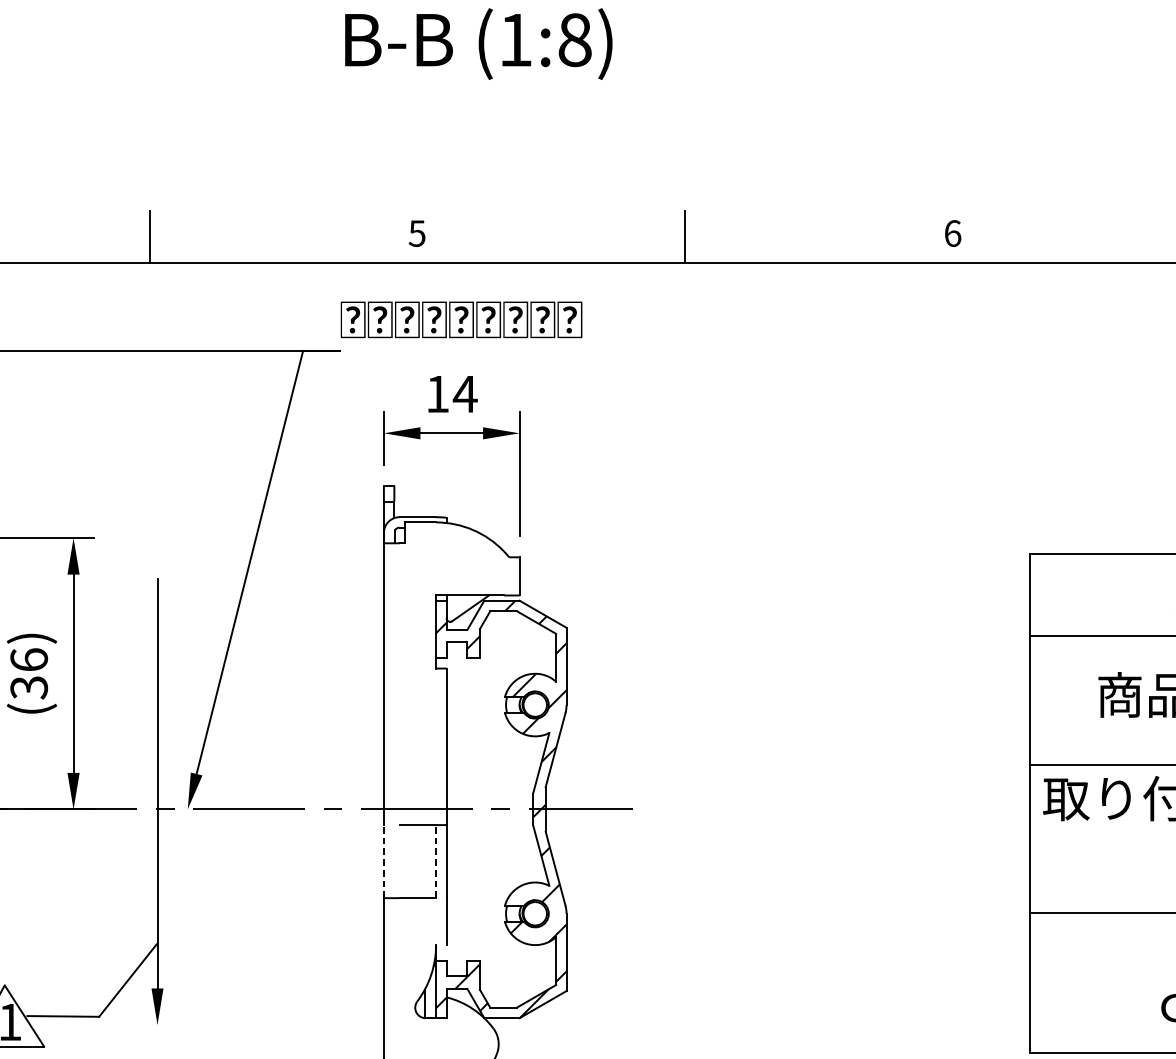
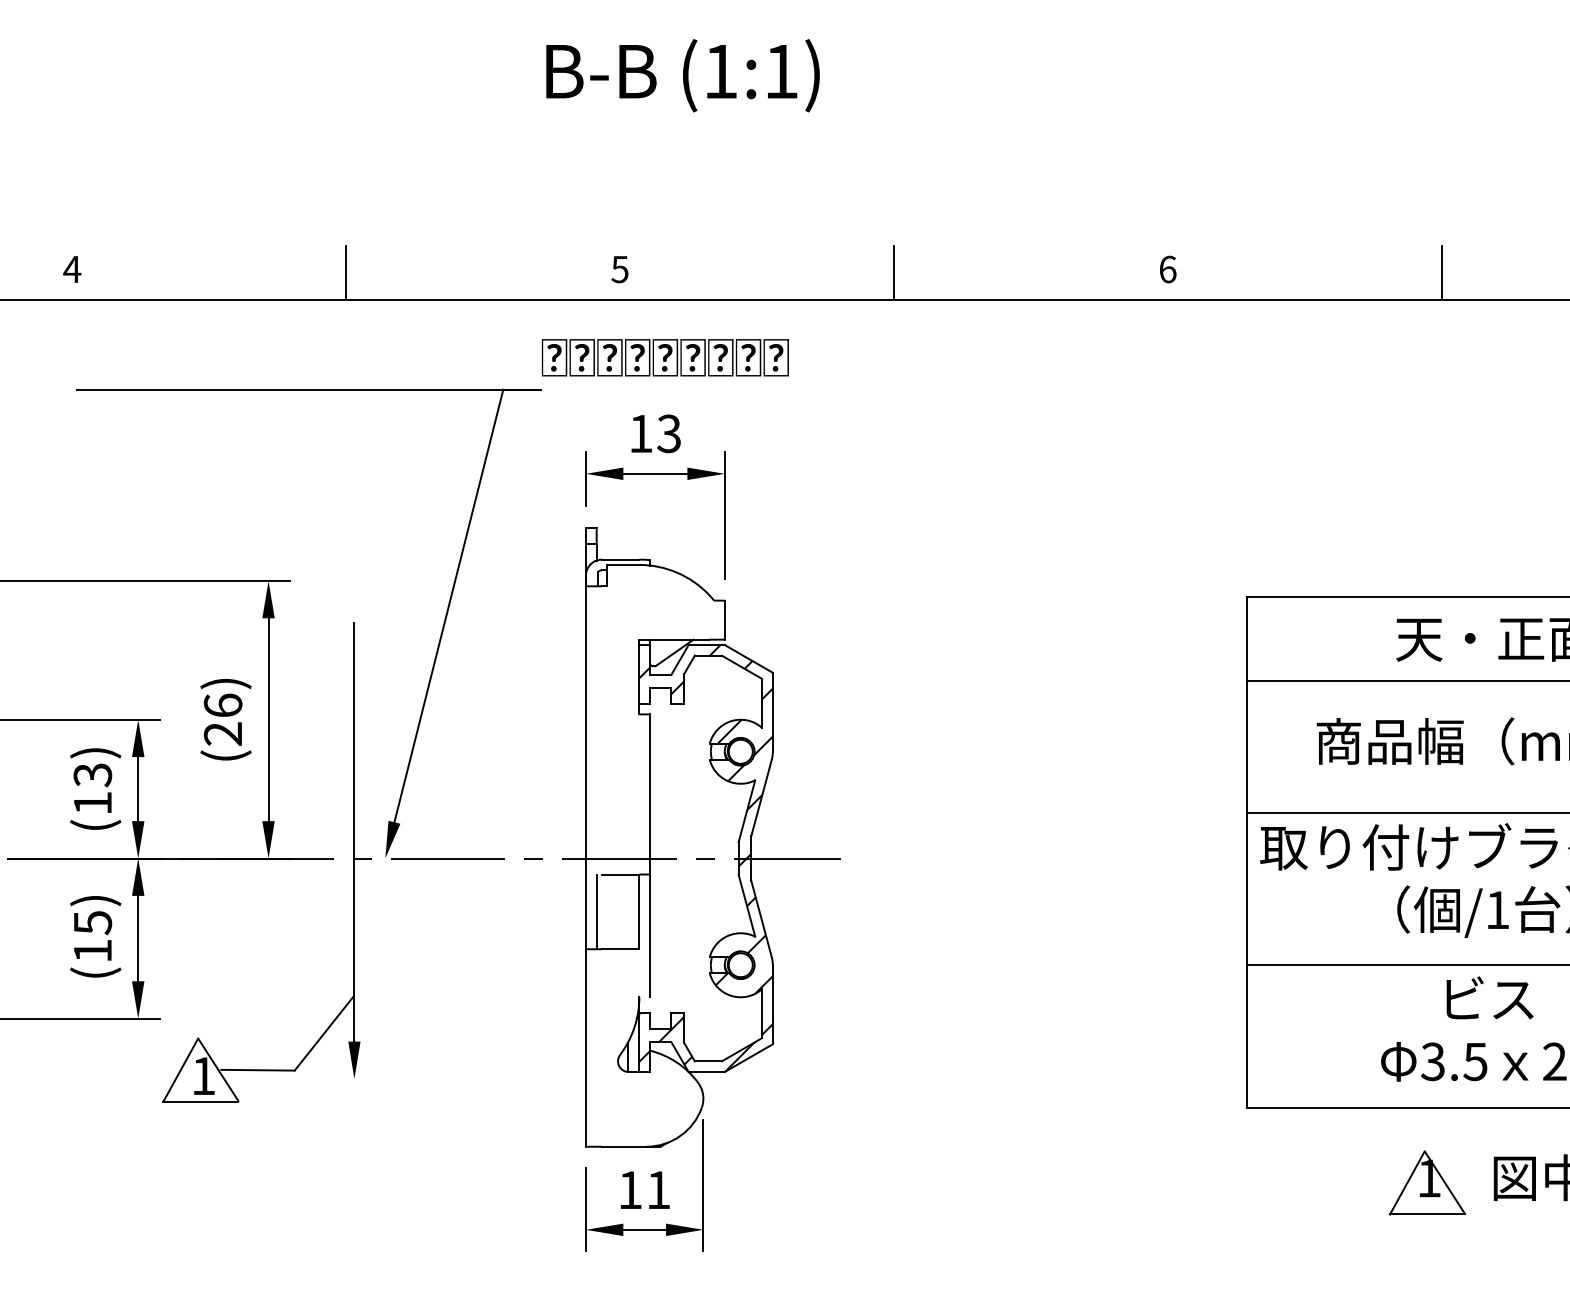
text: (575, 39) -> (781, 71), (1:8) -> (1:1)
text: (464, 393) -> (668, 433), 14 -> 13
text: (29, 688) -> (223, 734), (36) -> (26)
line: (383, 861) -> (585, 911), dashed -> solid
line: (394, 861) -> (596, 911), added
line: (436, 861) -> (639, 911), dashed -> solid

